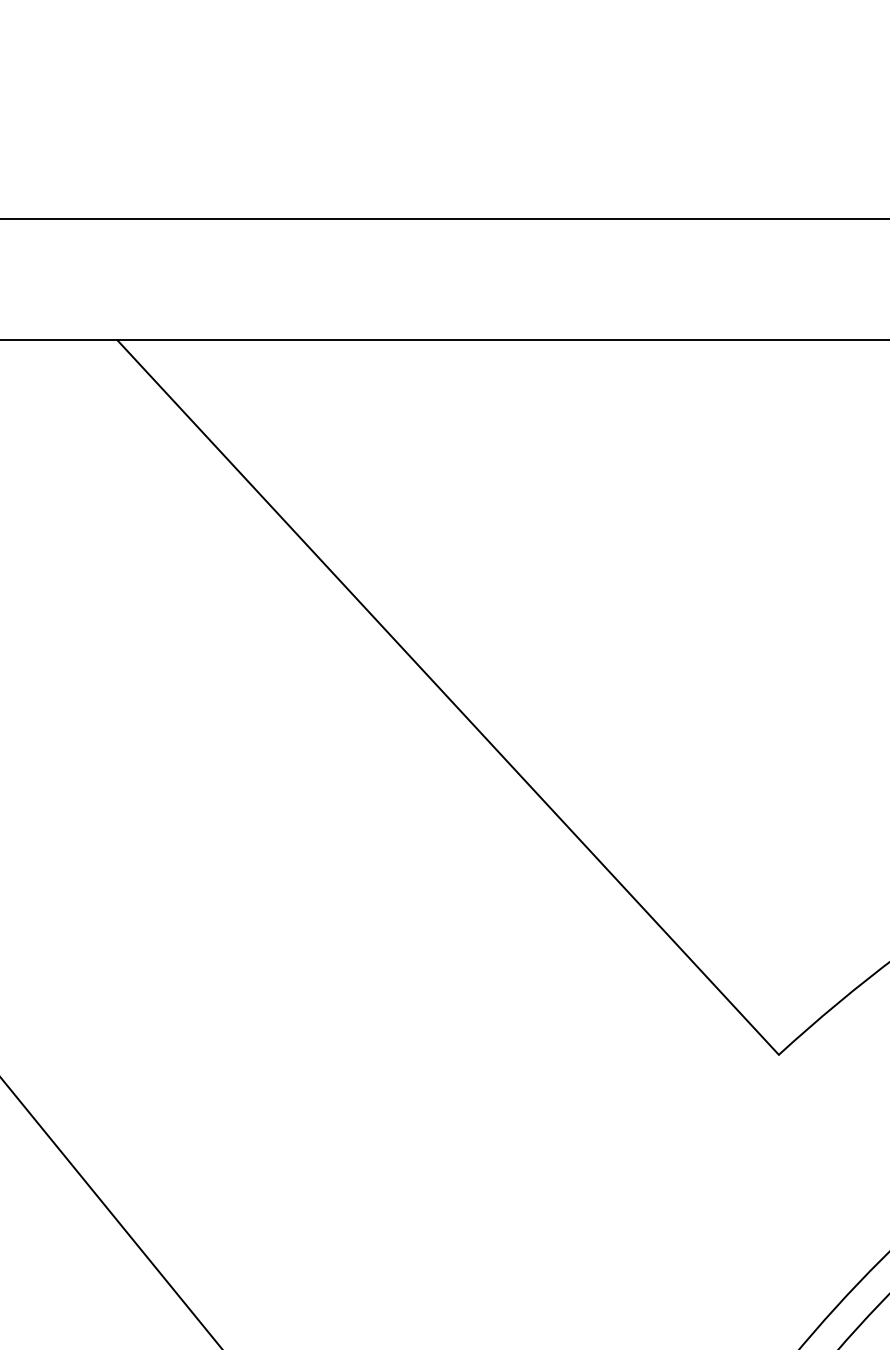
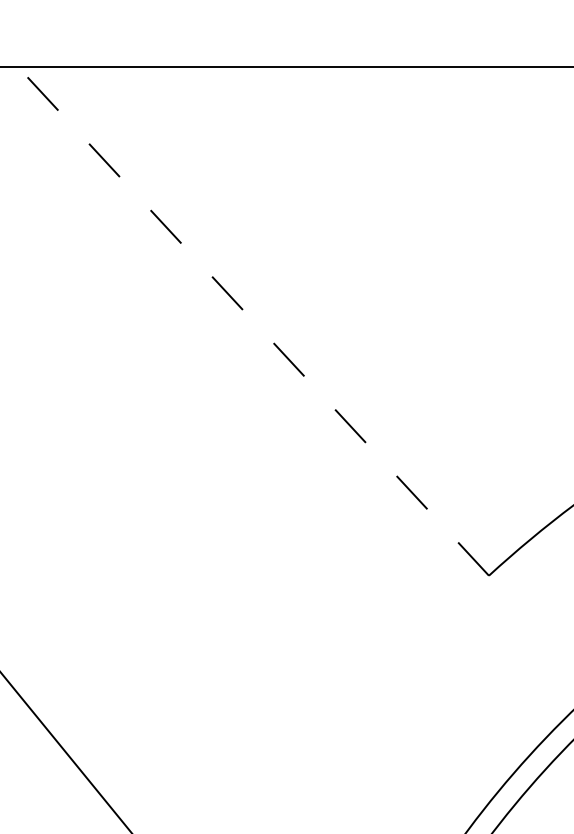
line: (448, 697) -> (253, 321), solid -> dashed

